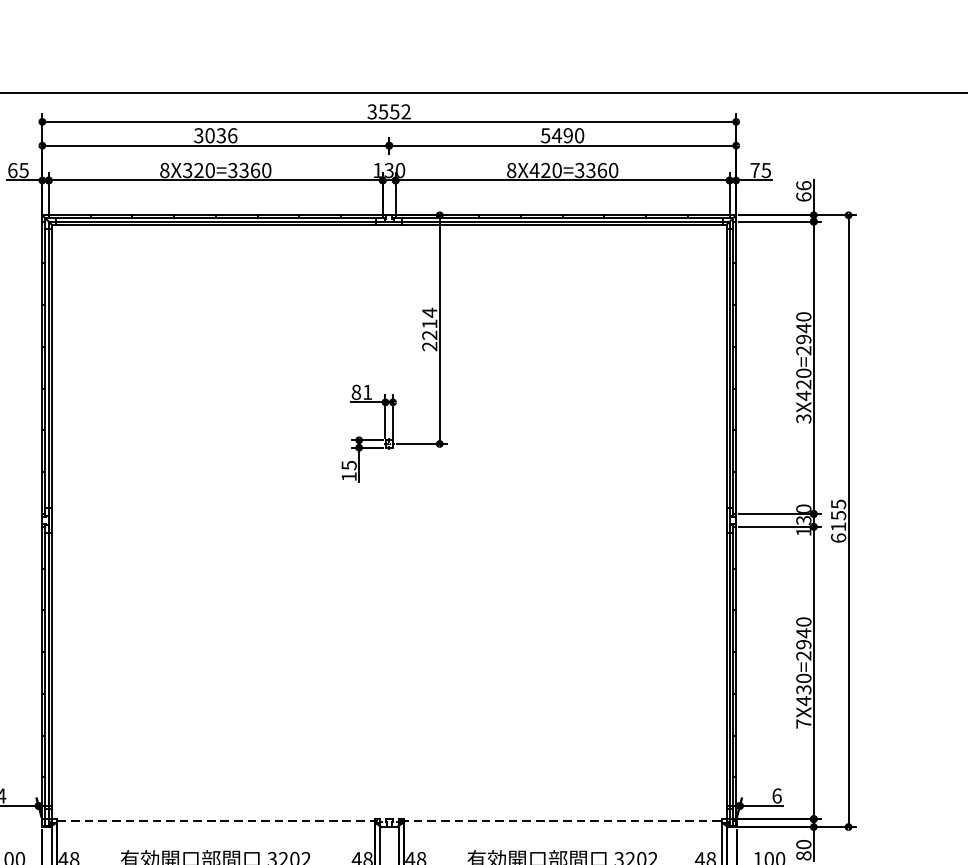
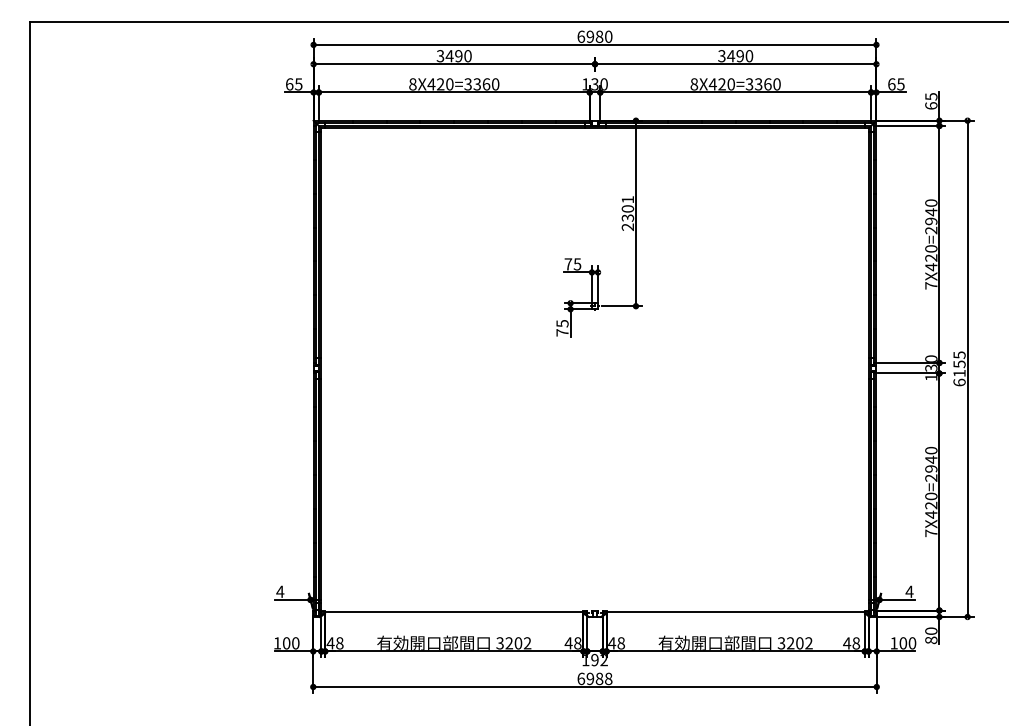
text: (388, 111) -> (594, 36), 3552 -> 6980
text: (545, 134) -> (721, 55), 5490 -> 3490
text: (220, 136) -> (458, 56), 3036 -> 3490
text: (187, 170) -> (431, 84), 8X320=3360 -> 8X420=3360
text: (754, 170) -> (891, 84), 75 -> 65
text: (804, 185) -> (931, 96), 66 -> 65
text: (429, 323) -> (627, 208), 2214 -> 2301
text: (361, 392) -> (572, 264), 81 -> 75
text: (804, 418) -> (931, 285), 3X420=2940 -> 7X420=2940
text: (349, 476) -> (562, 332), 15 -> 75
text: (804, 689) -> (931, 505), 7X430=2940 -> 7X420=2940
text: (776, 795) -> (909, 591), 6 -> 4
line: (216, 821) -> (454, 612), dashed -> solid
line: (562, 821) -> (735, 612), dashed -> solid

